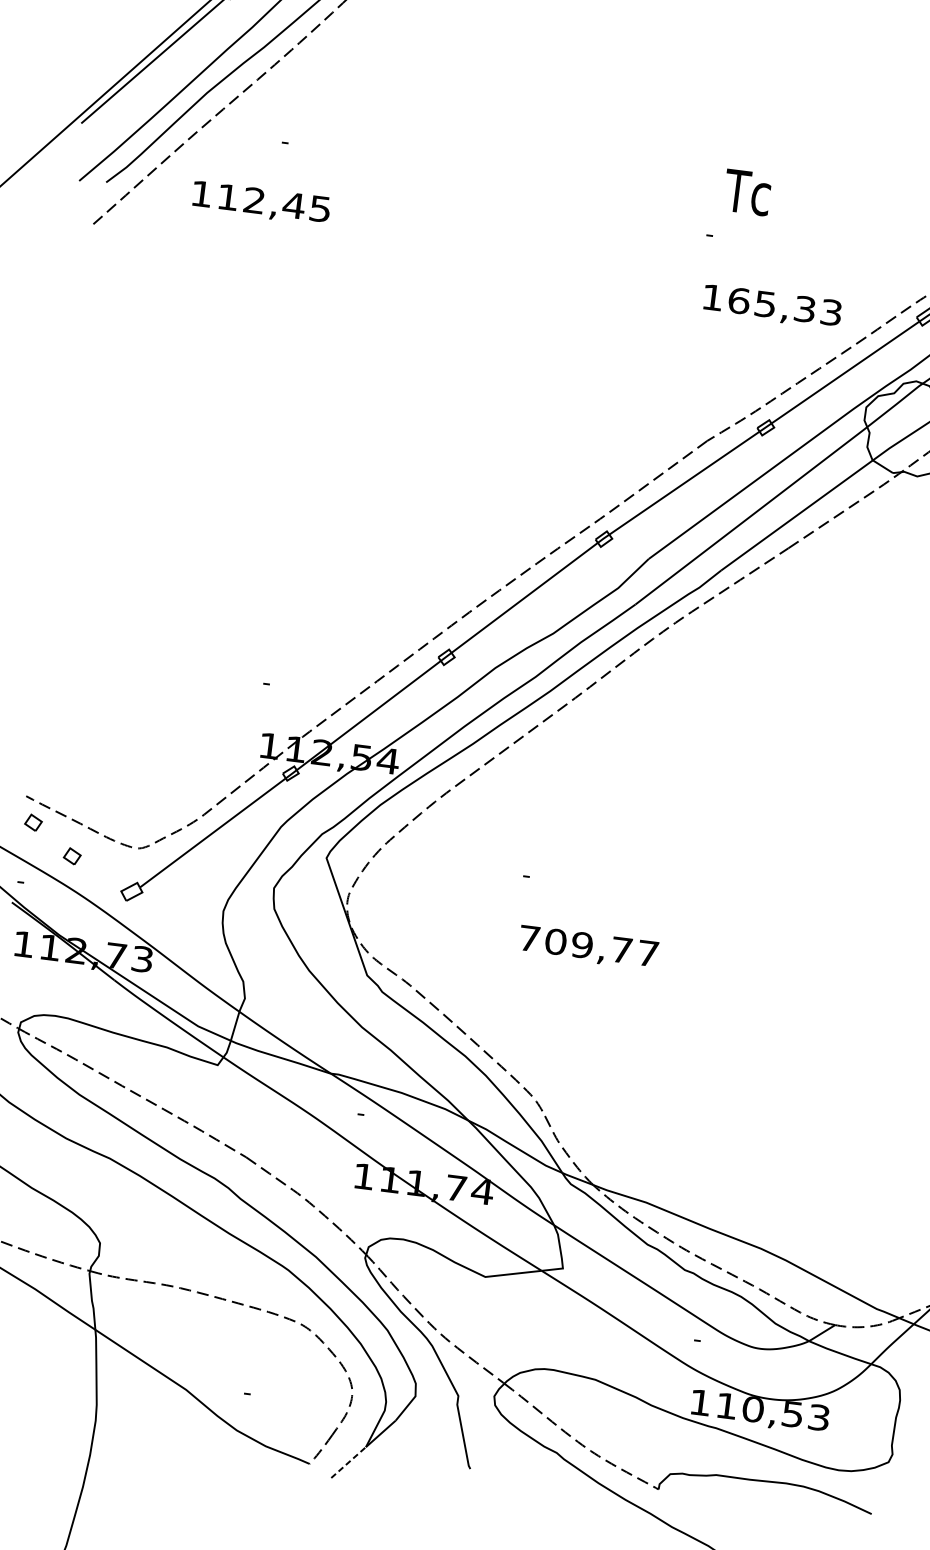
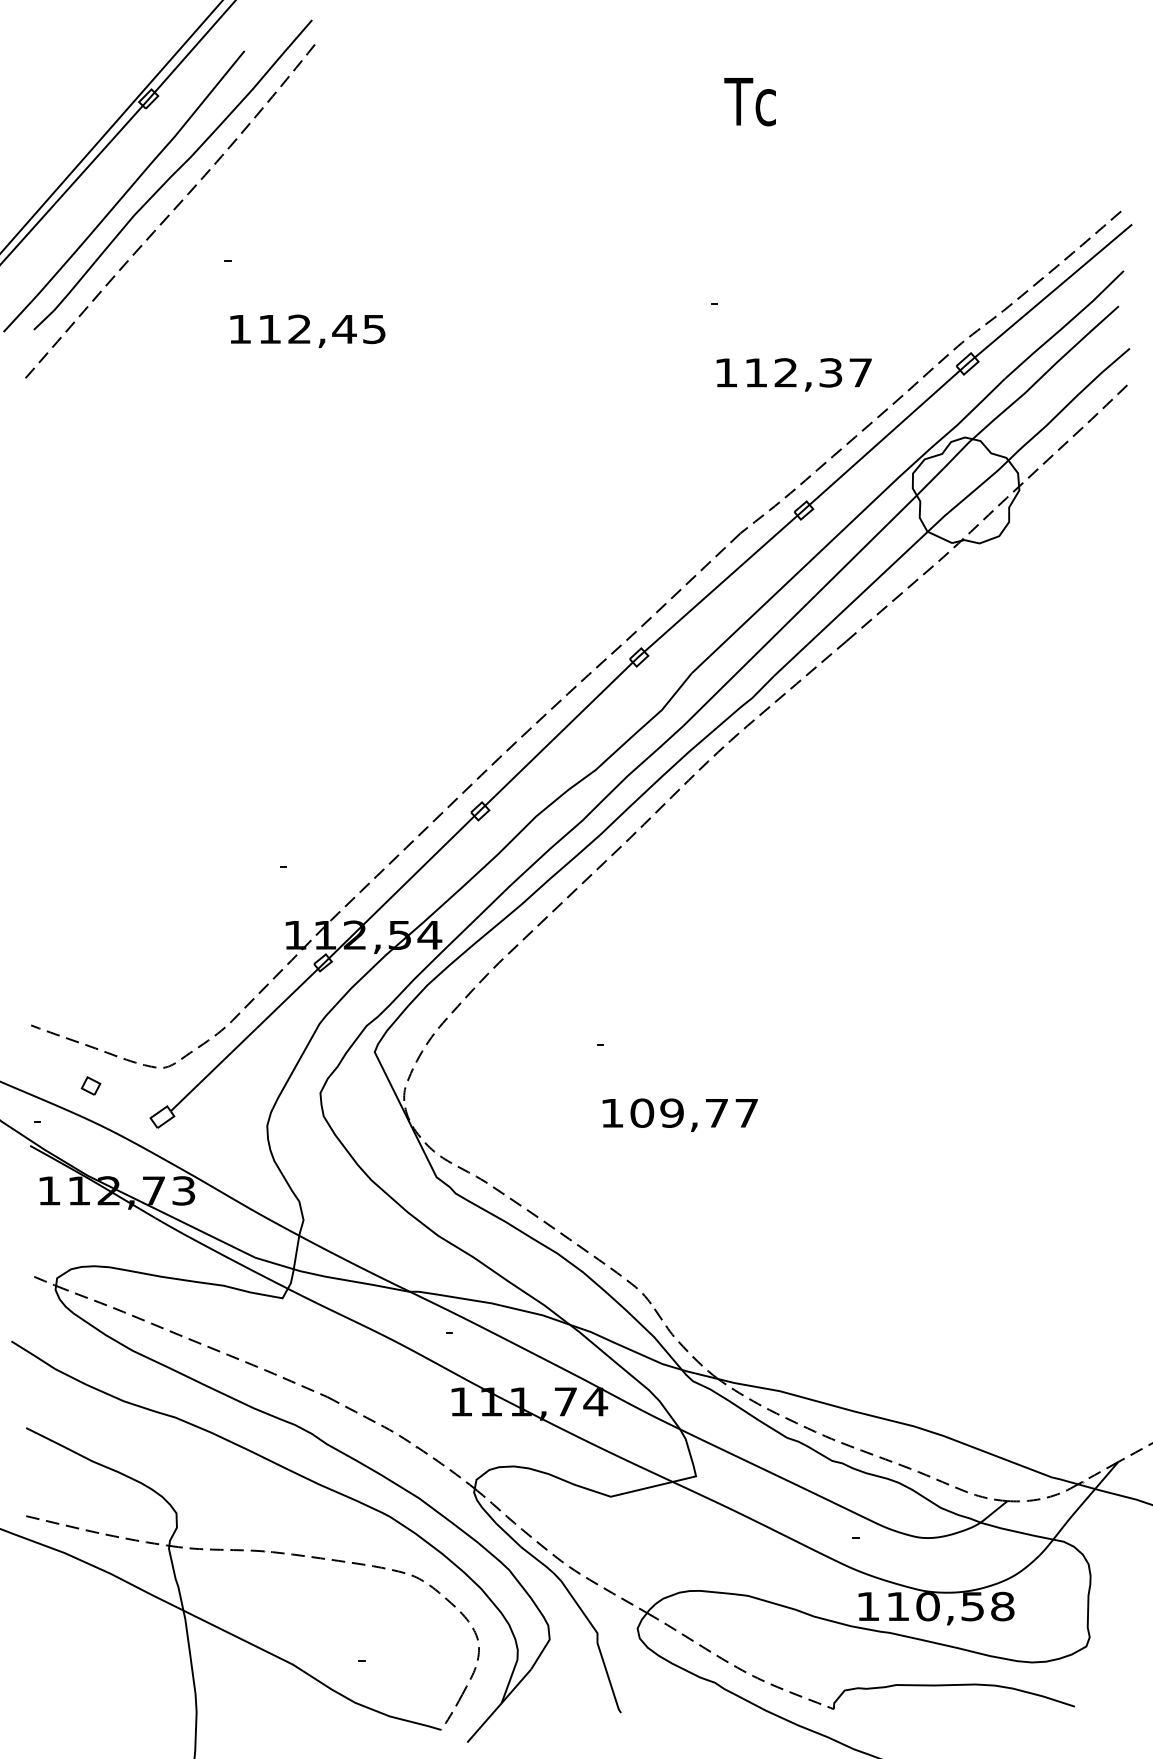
text: (746, 193) -> (749, 102), moved
text: (261, 203) -> (307, 331), moved
text: (784, 306) -> (807, 372), 165,33 -> 112,37
part: (33, 822) -> (42, 1053), removed
text: (529, 938) -> (612, 1113), 709,77 -> 109,77
text: (818, 1417) -> (1002, 1606), 110,53 -> 110,58
line: (348, 1462) -> (484, 1722), dashed -> solid

